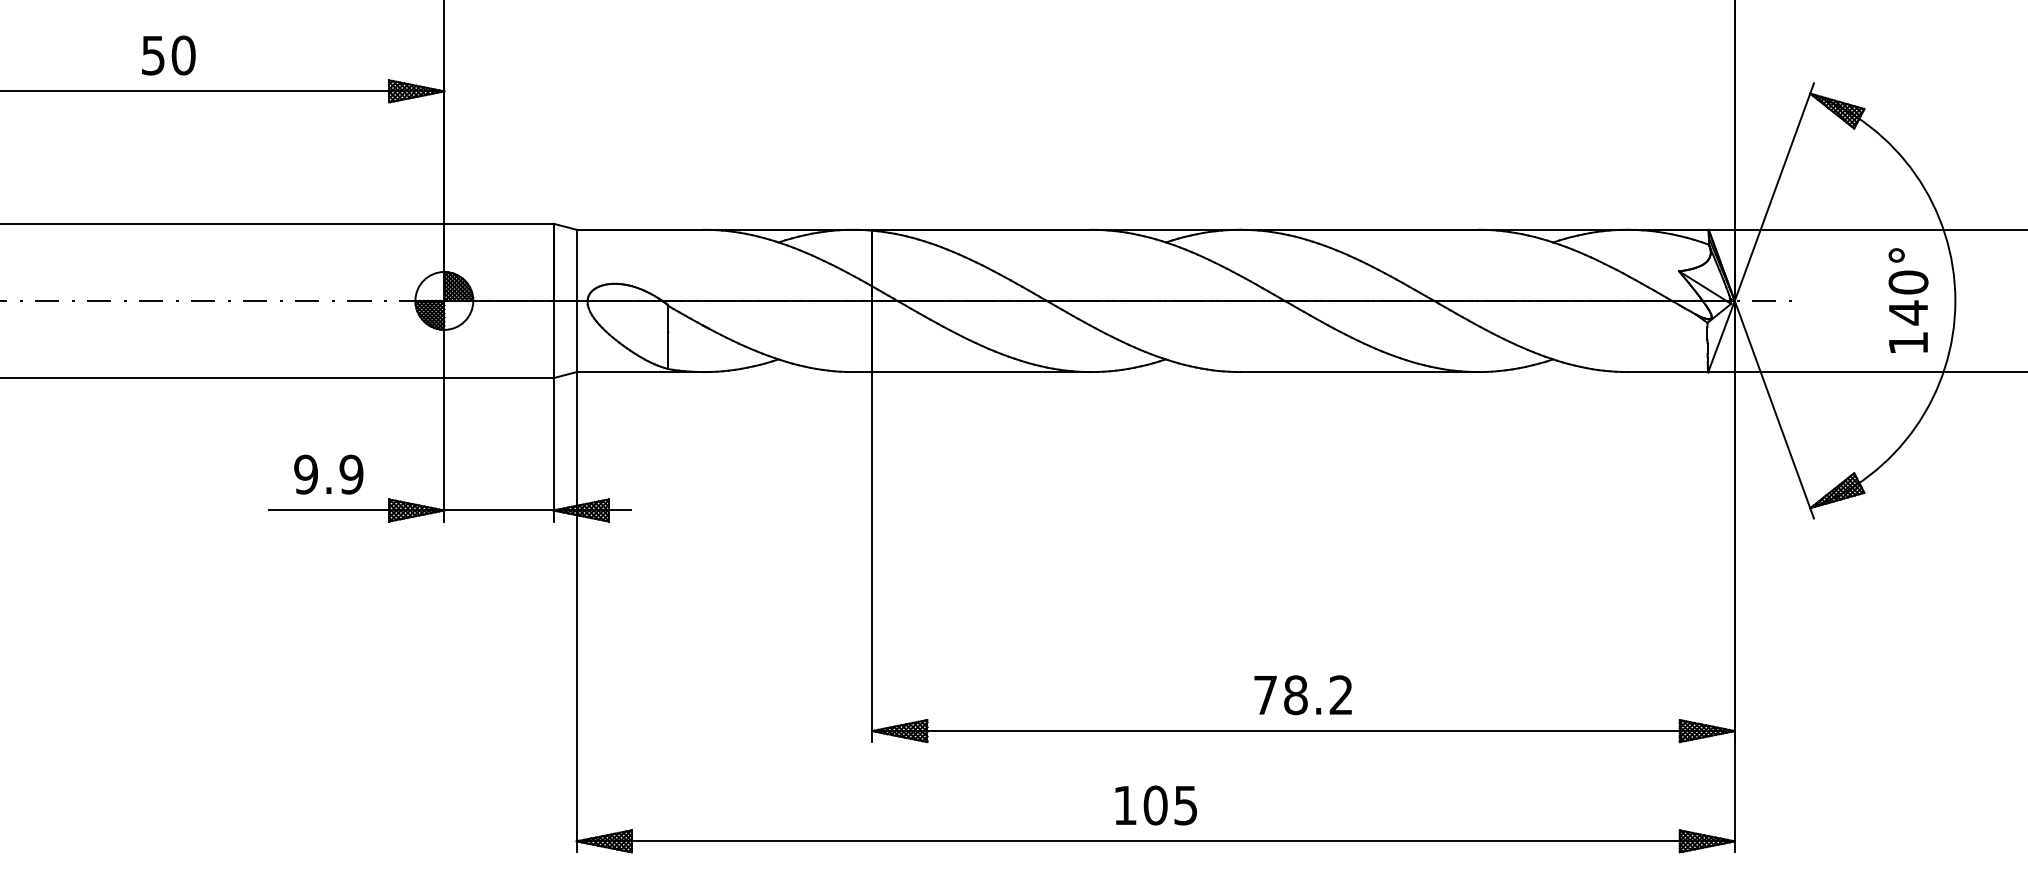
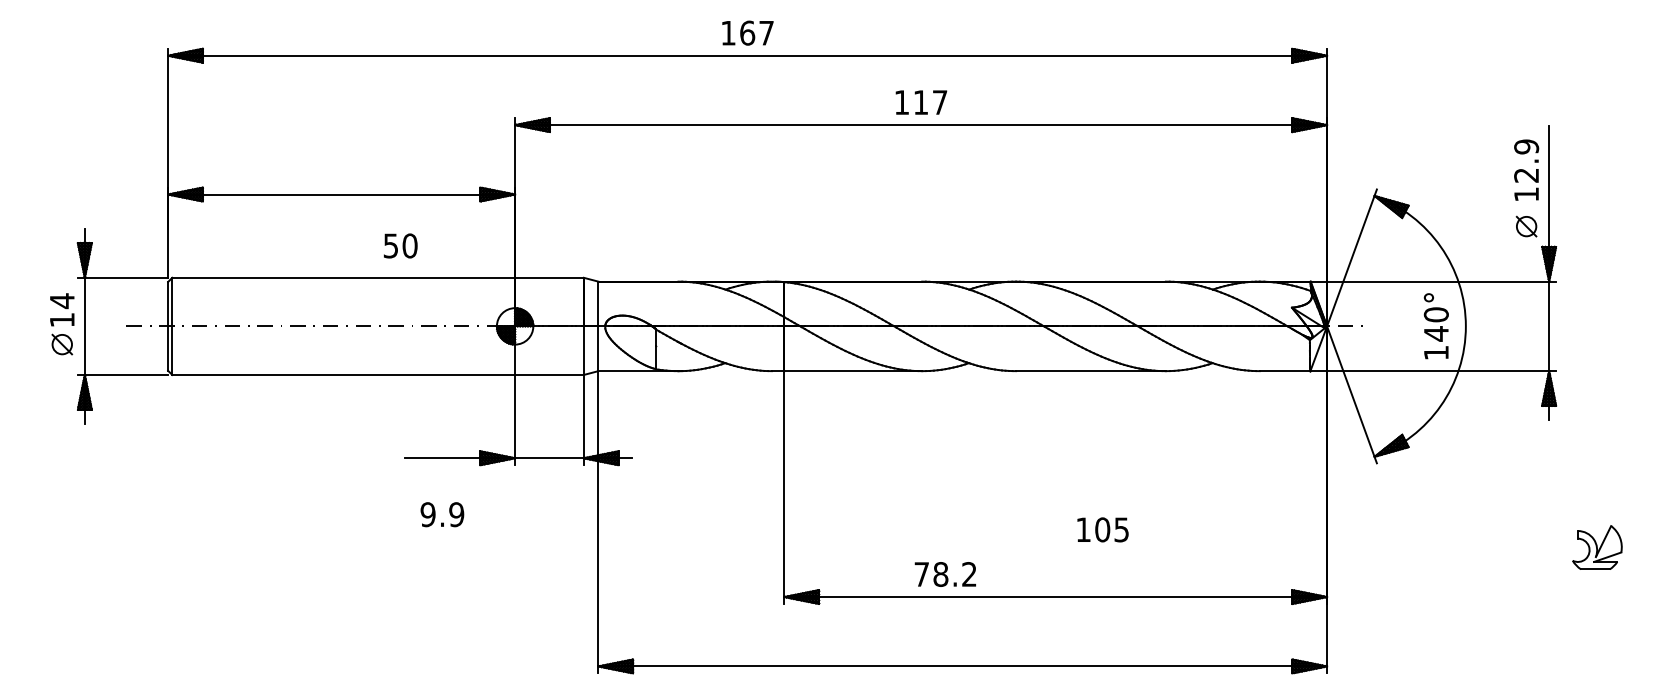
text: (168, 54) -> (400, 245), moved
text: (328, 474) -> (442, 514), moved
text: (1301, 695) -> (944, 574), moved
text: (1155, 804) -> (1102, 529), moved

